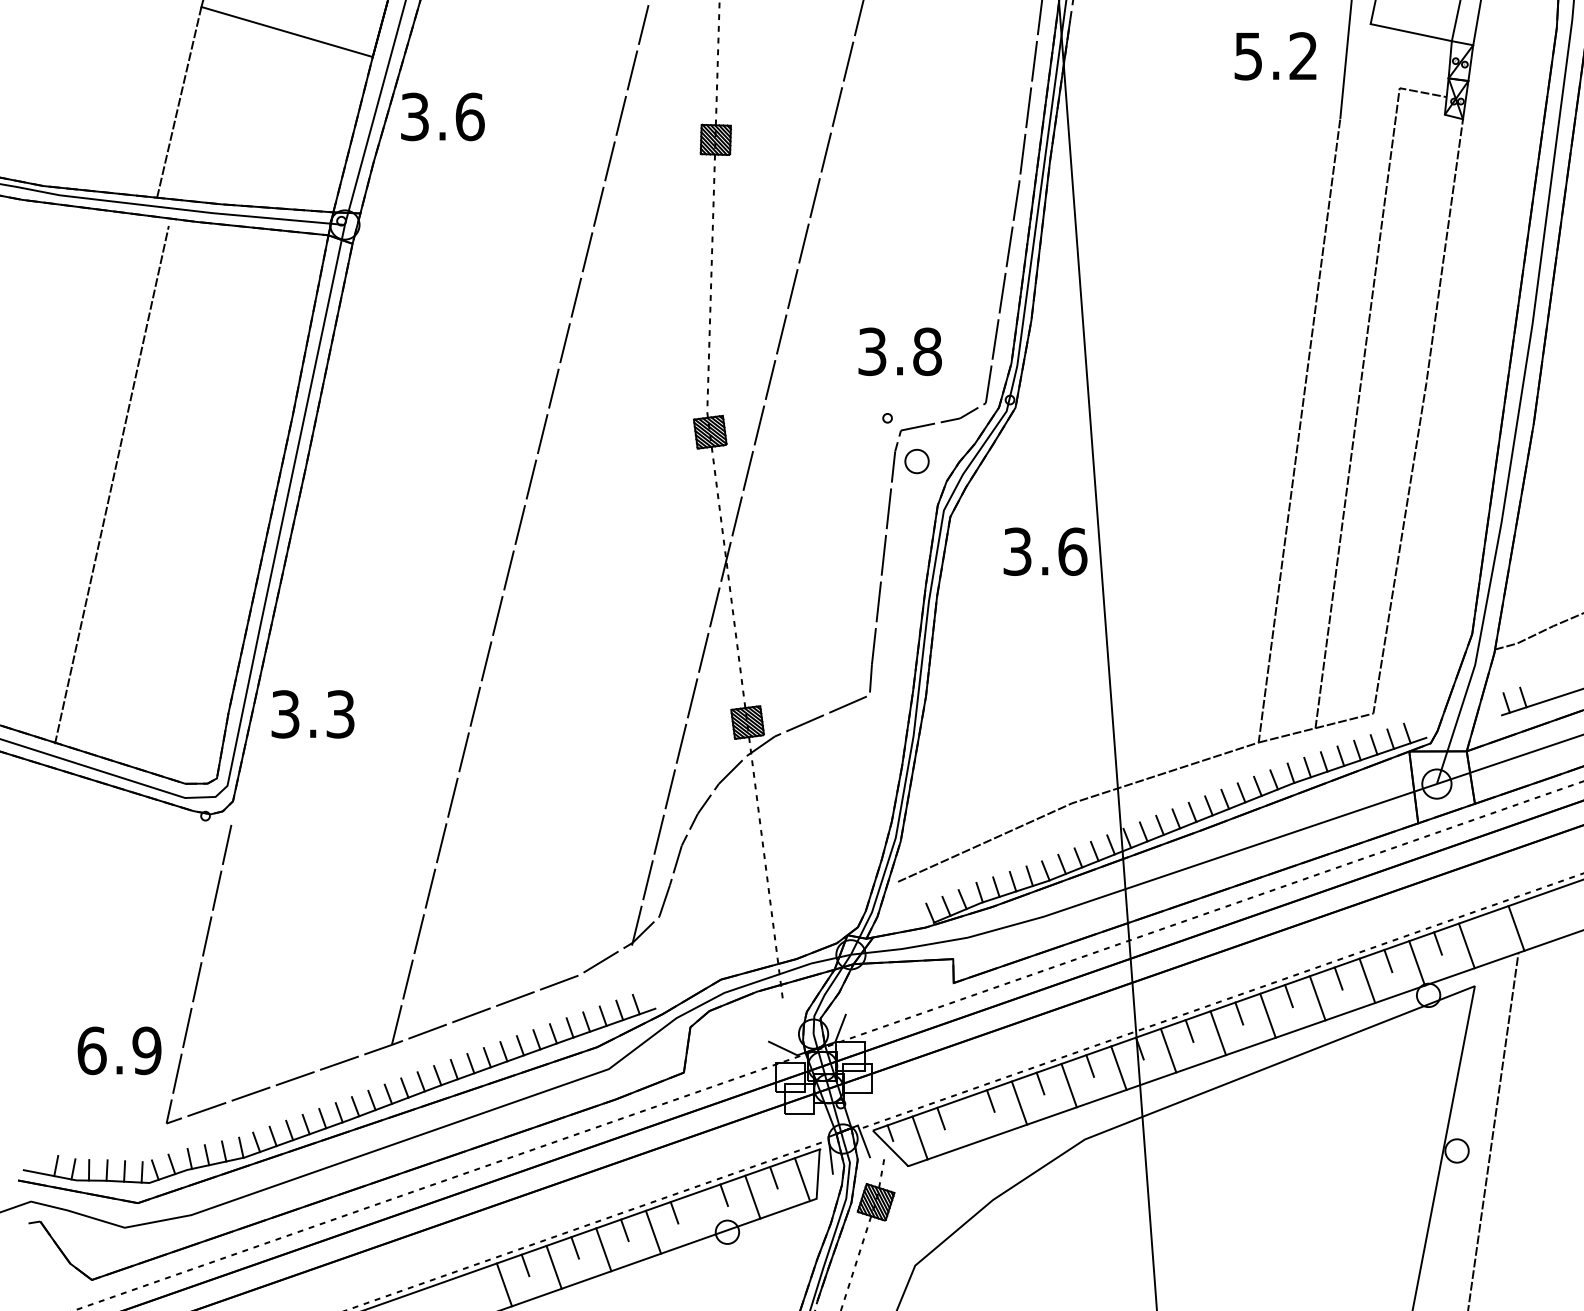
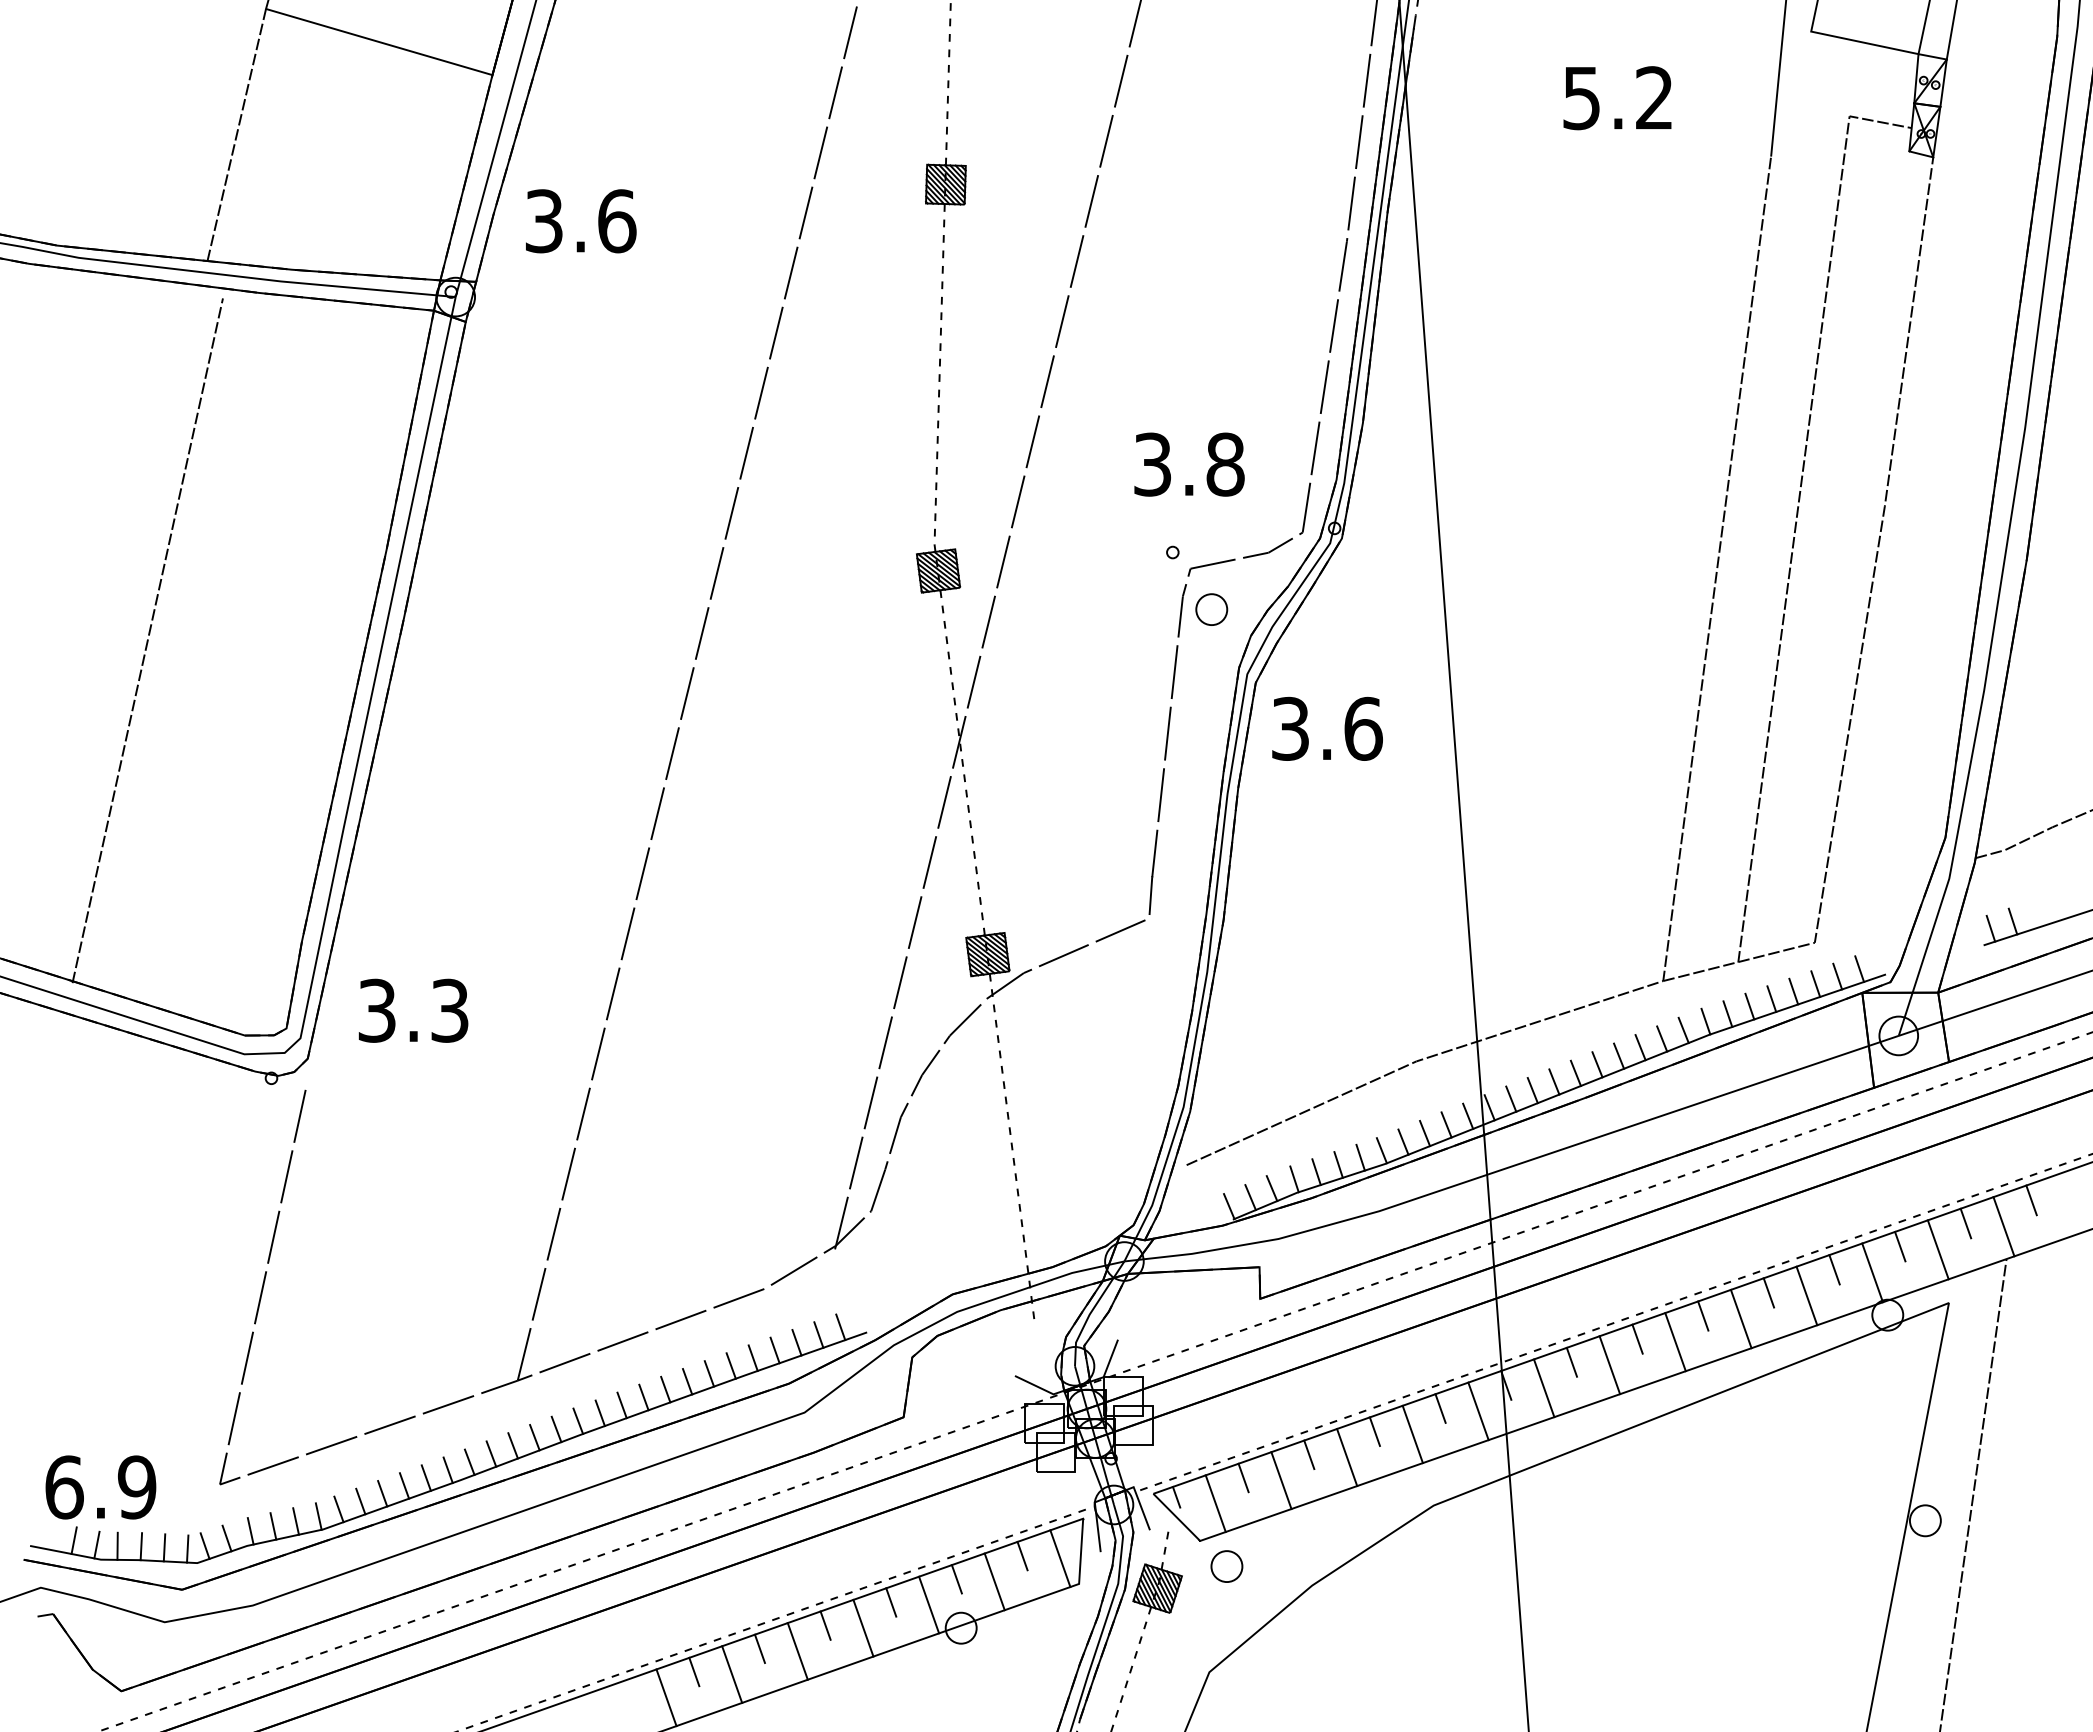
text: (1275, 56) -> (1617, 98), moved
text: (443, 117) -> (581, 221), moved
text: (1045, 551) -> (1327, 728), moved
text: (313, 714) -> (413, 1010), moved
line: (1537, 908) -> (2031, 1200), added
line: (1487, 926) -> (1965, 1223), added
text: (119, 1050) -> (100, 1487), moved
line: (969, 1120) -> (1281, 1480), added
part: (928, 1185) -> (1226, 1566), added
line: (703, 1214) -> (929, 1604), added

